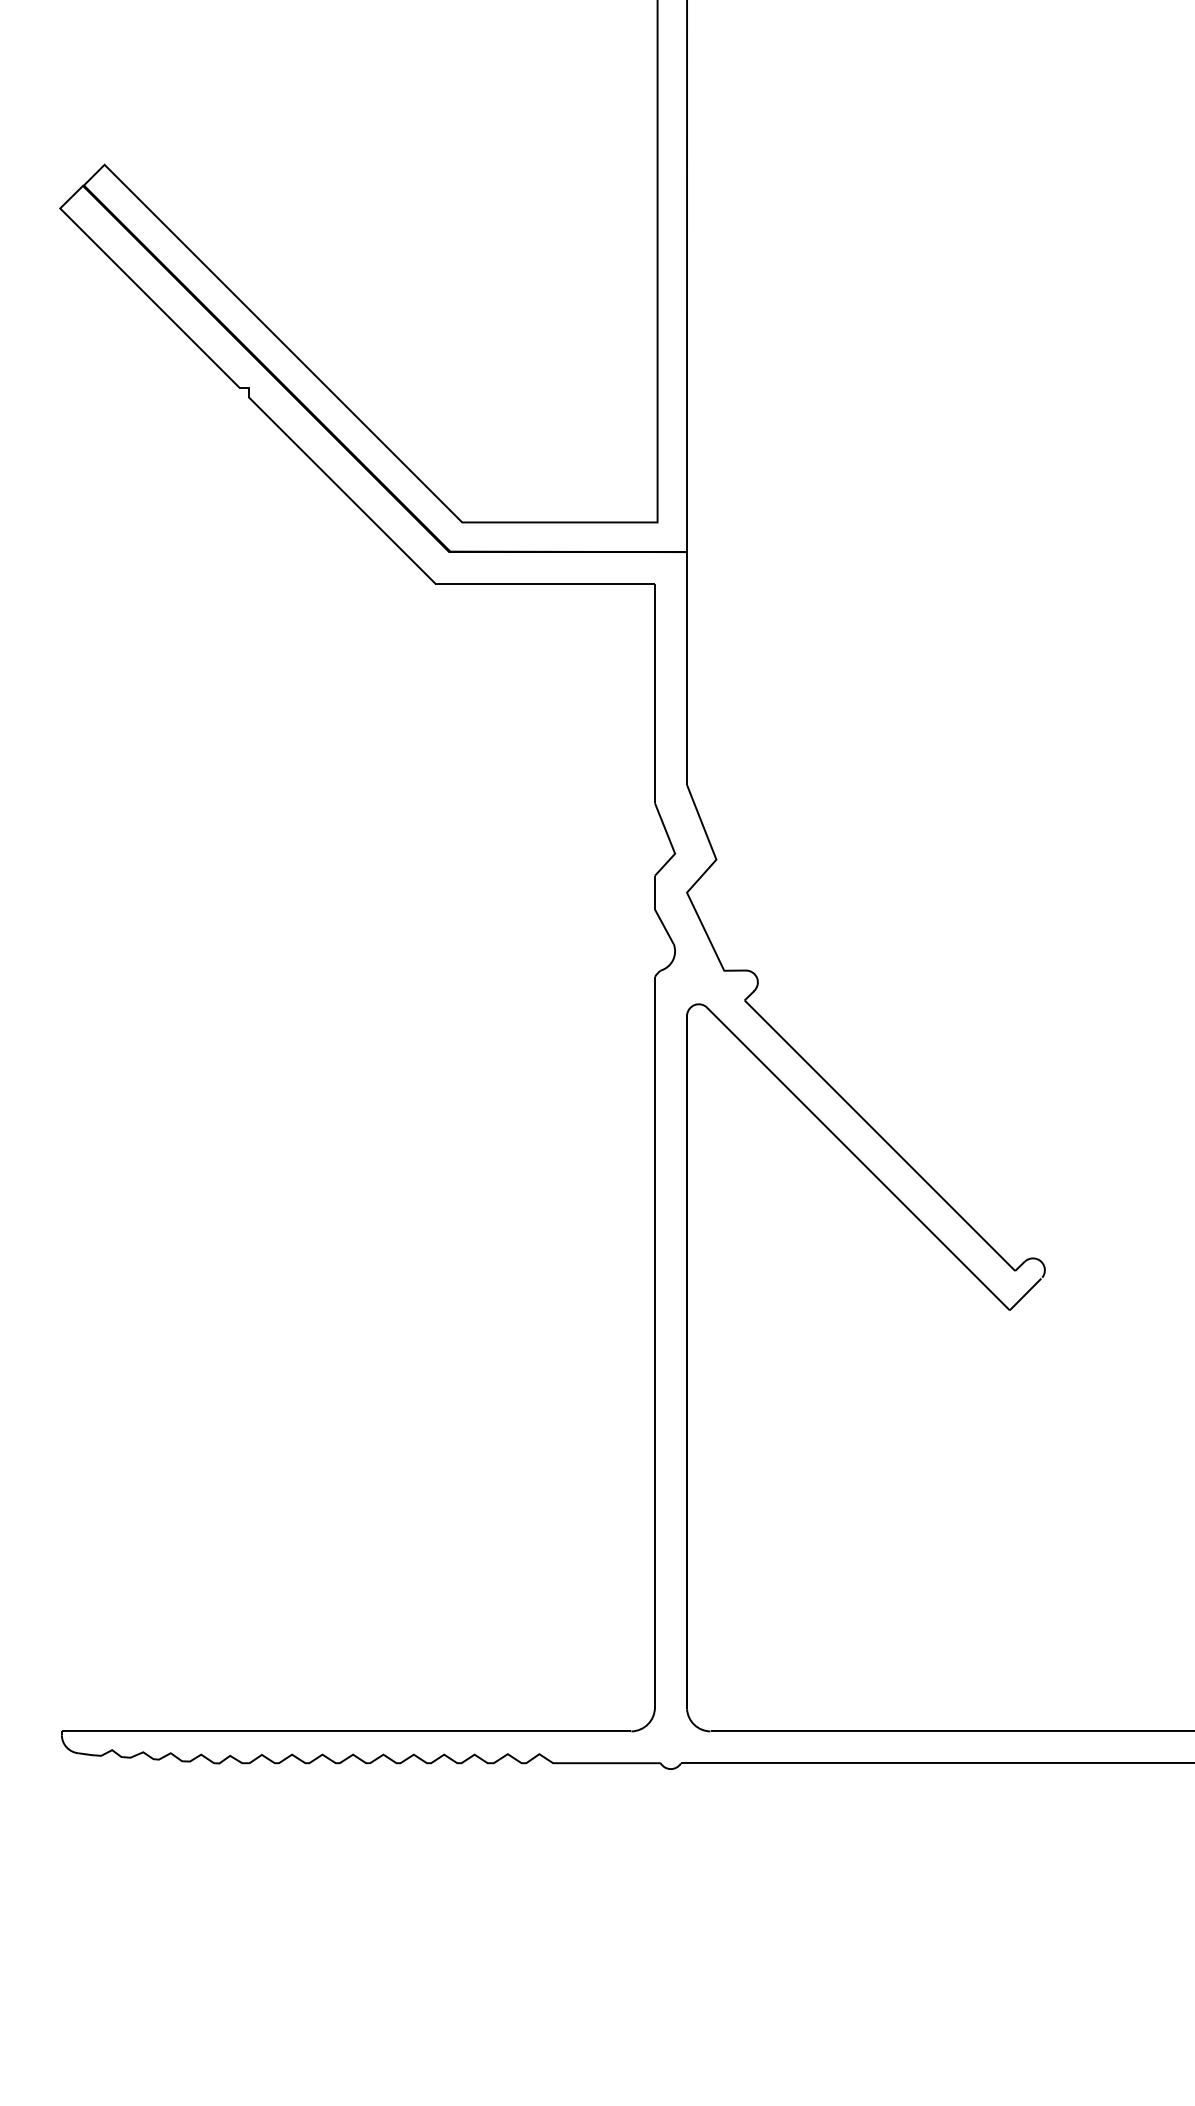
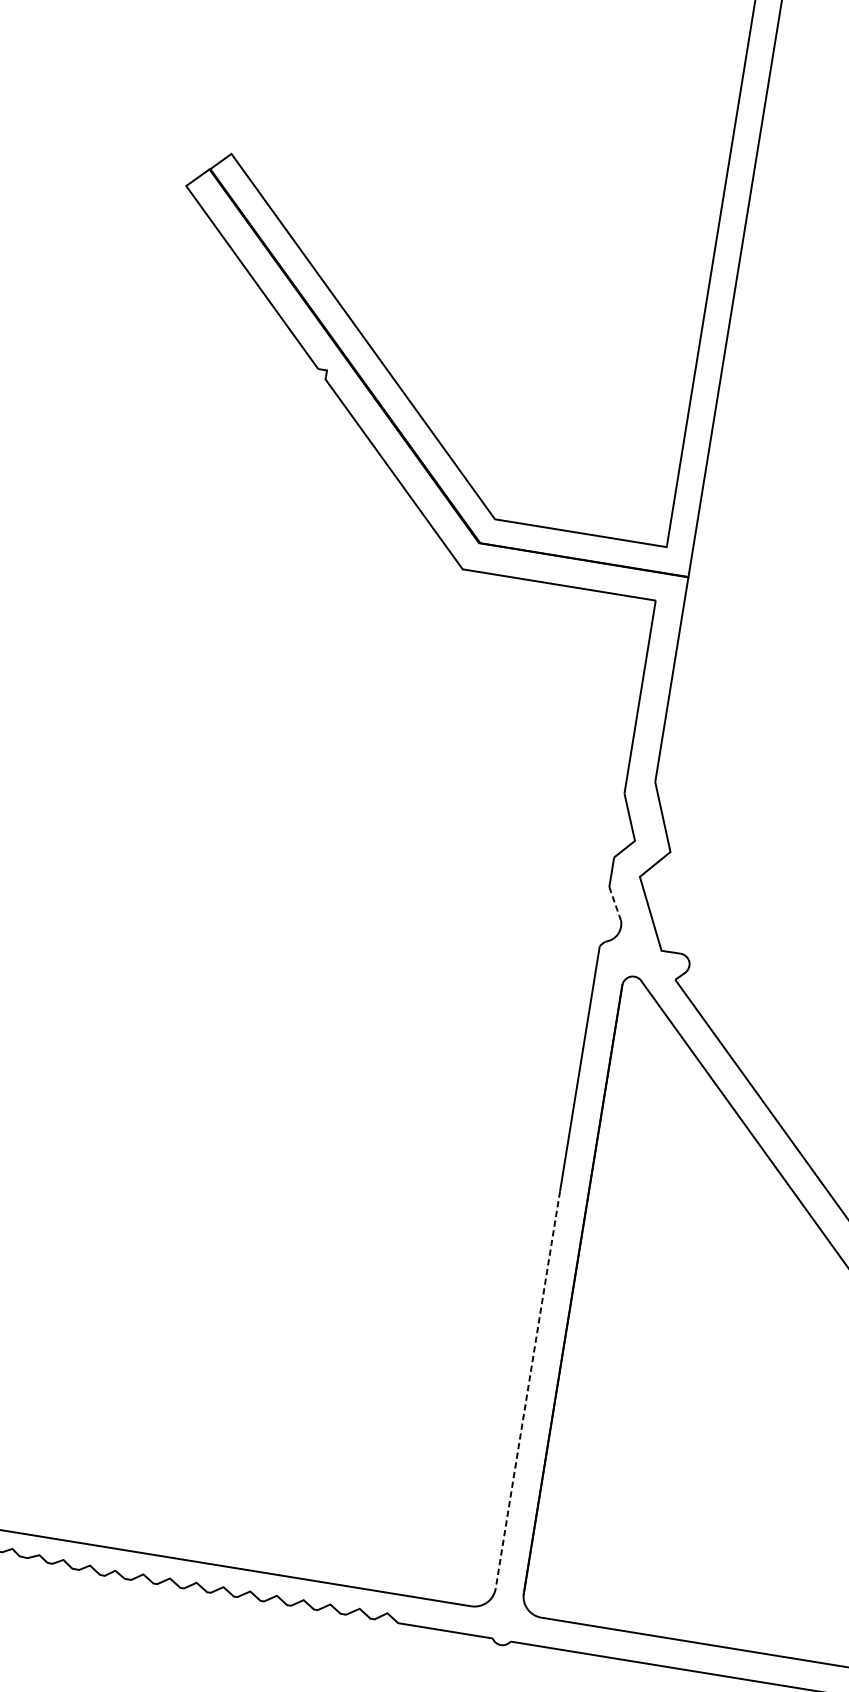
line: (664, 926) -> (615, 903), solid -> dashed
line: (654, 1481) -> (527, 1389), solid -> dashed

